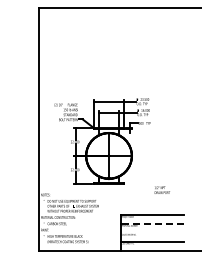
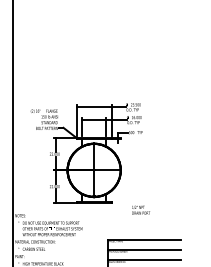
text: (161, 189) -> (140, 209), moved
line: (152, 224) -> (144, 250), dashed -> solid
line: (152, 233) -> (144, 260), added

